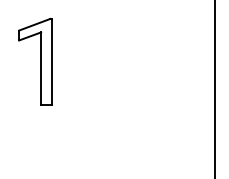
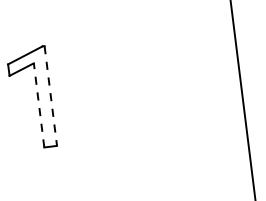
line: (52, 62) -> (51, 96), solid -> dashed
line: (41, 68) -> (39, 105), solid -> dashed

